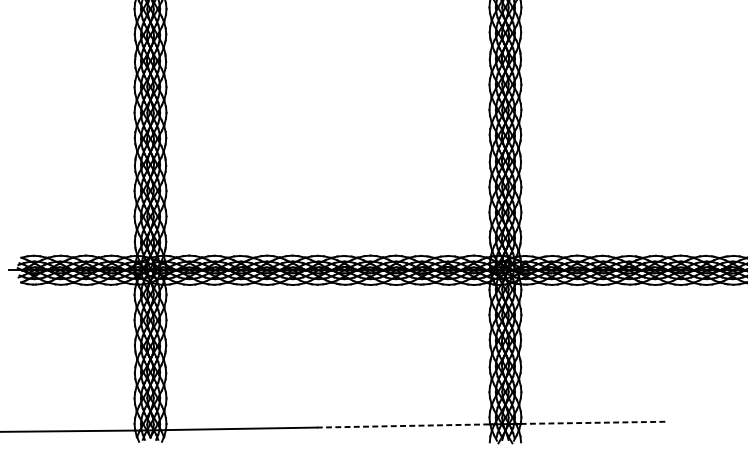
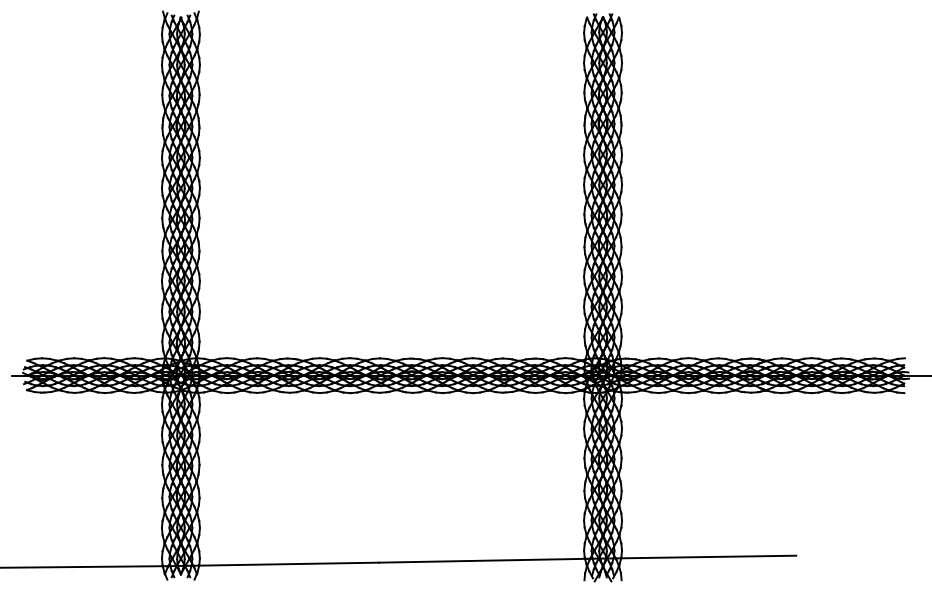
line: (594, 423) -> (708, 557), dashed -> solid
line: (404, 425) -> (482, 560), dashed -> solid

